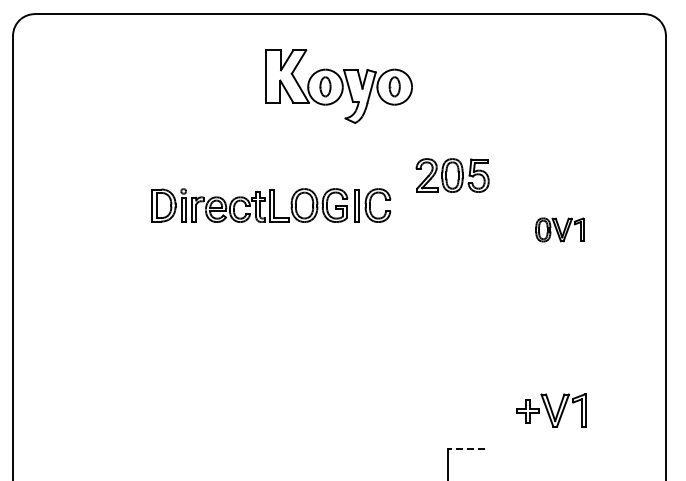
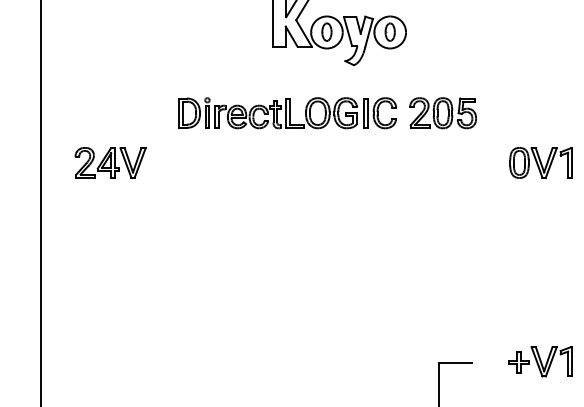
part: (271, 205) -> (287, 113), moved
part: (88, 229) -> (110, 162), added
part: (559, 229) -> (540, 162), size x1.43
part: (551, 410) -> (540, 361), moved
line: (465, 449) -> (454, 363), dashed -> solid

